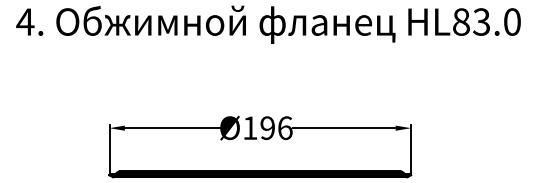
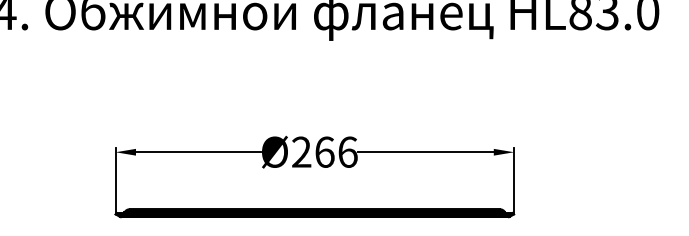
text: (259, 128) -> (313, 152), Ø196 -> Ø266

